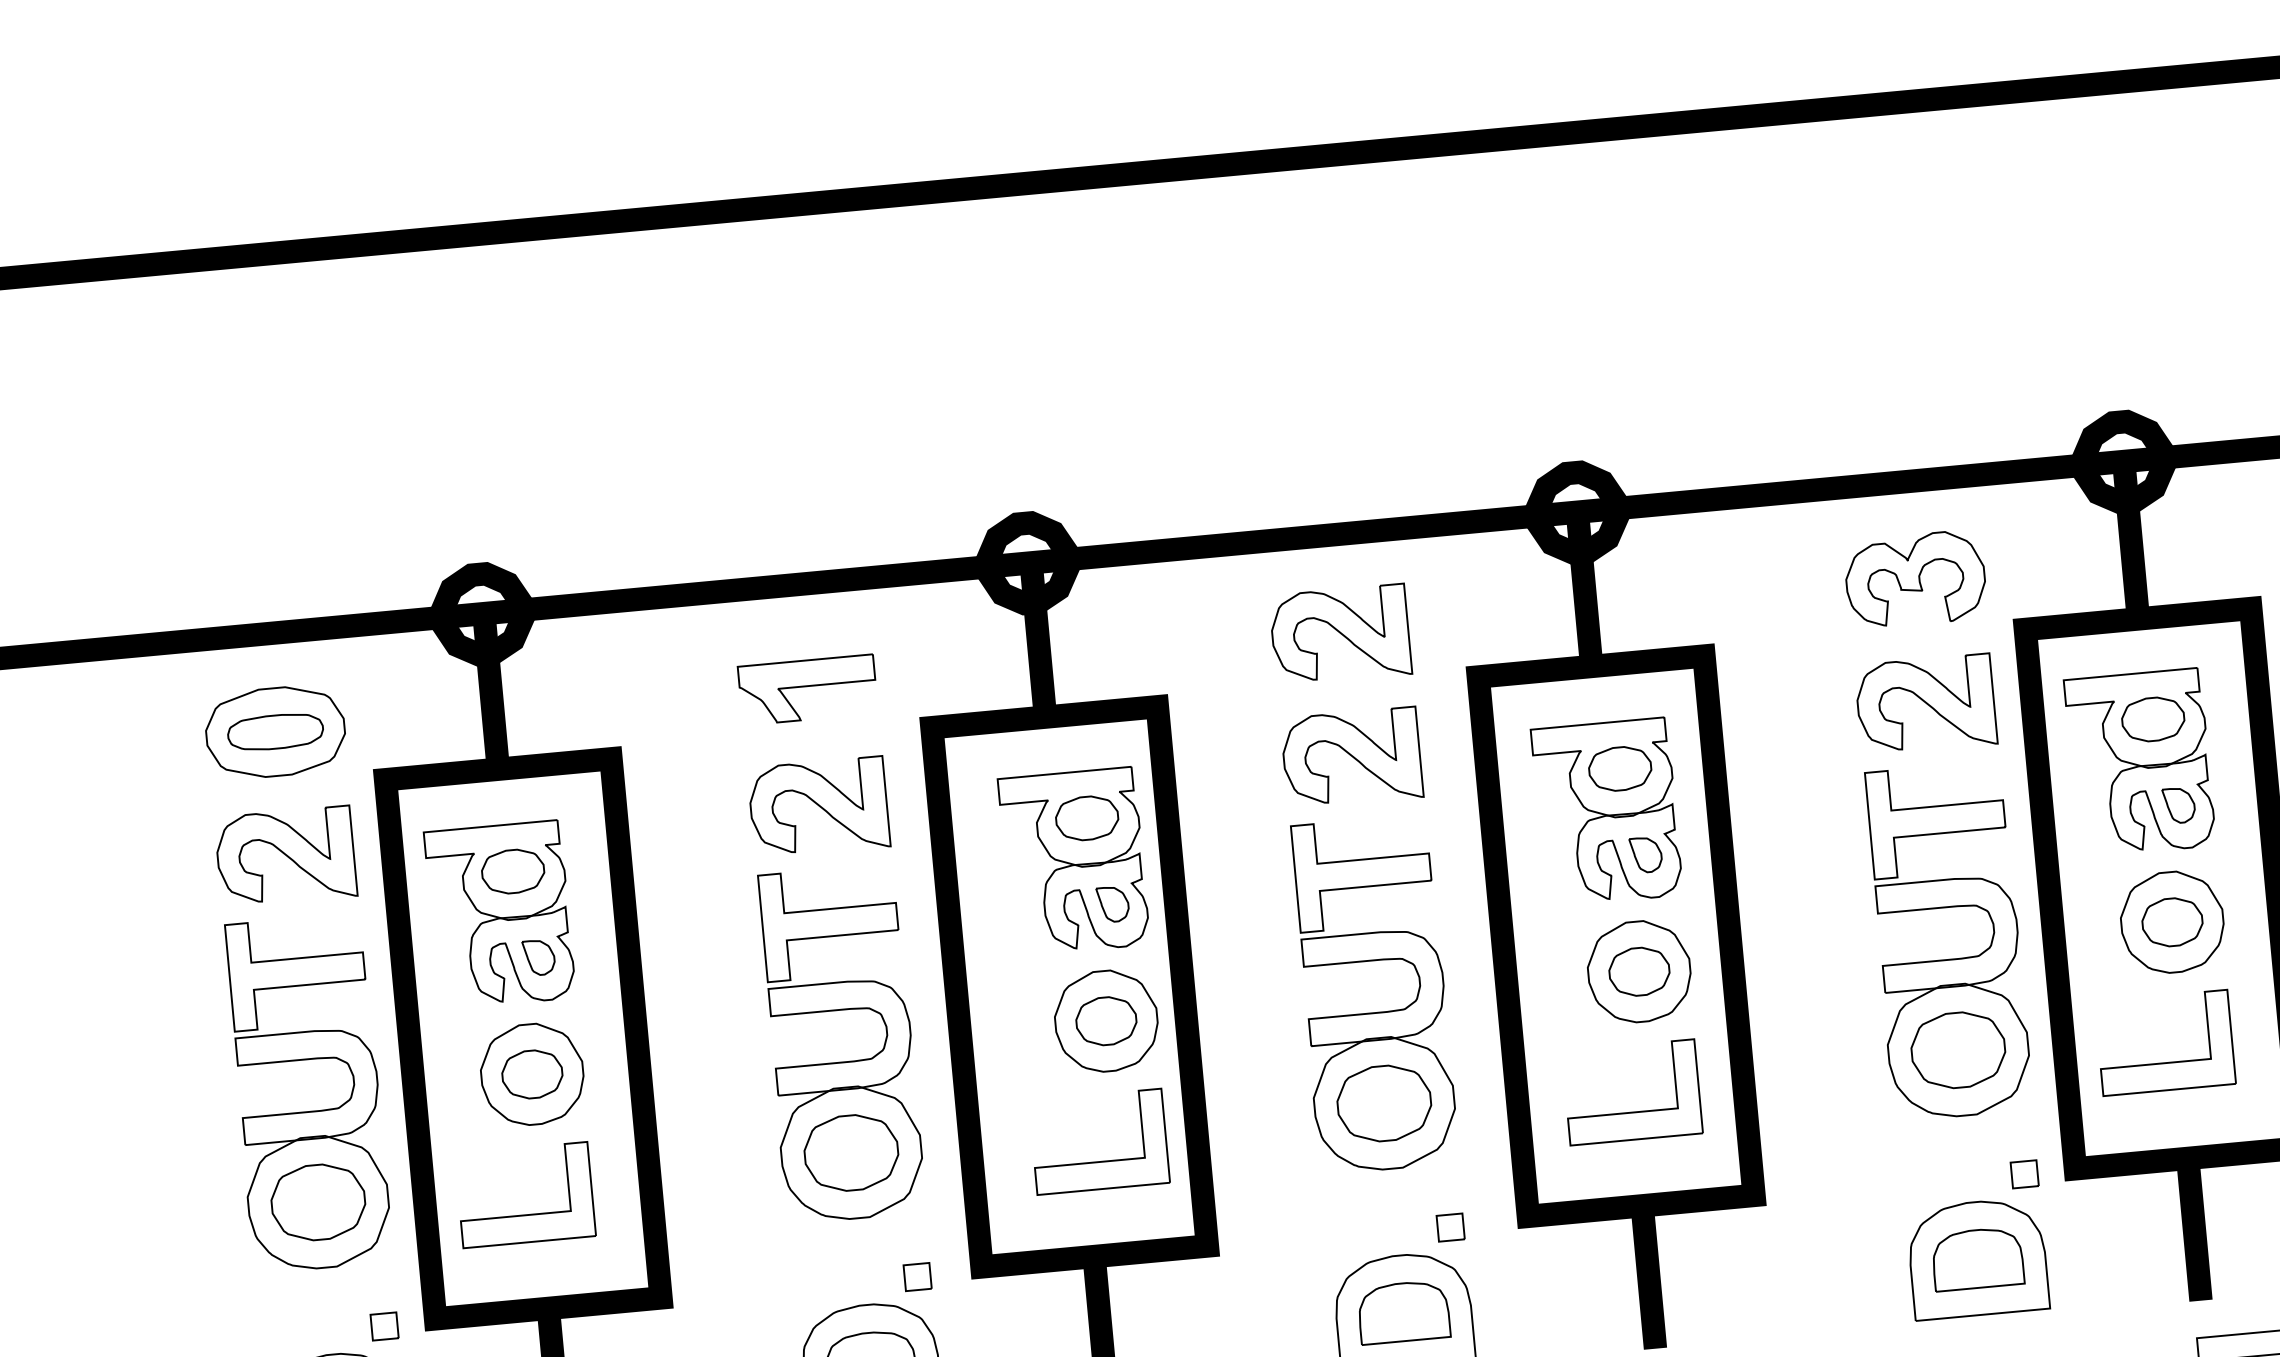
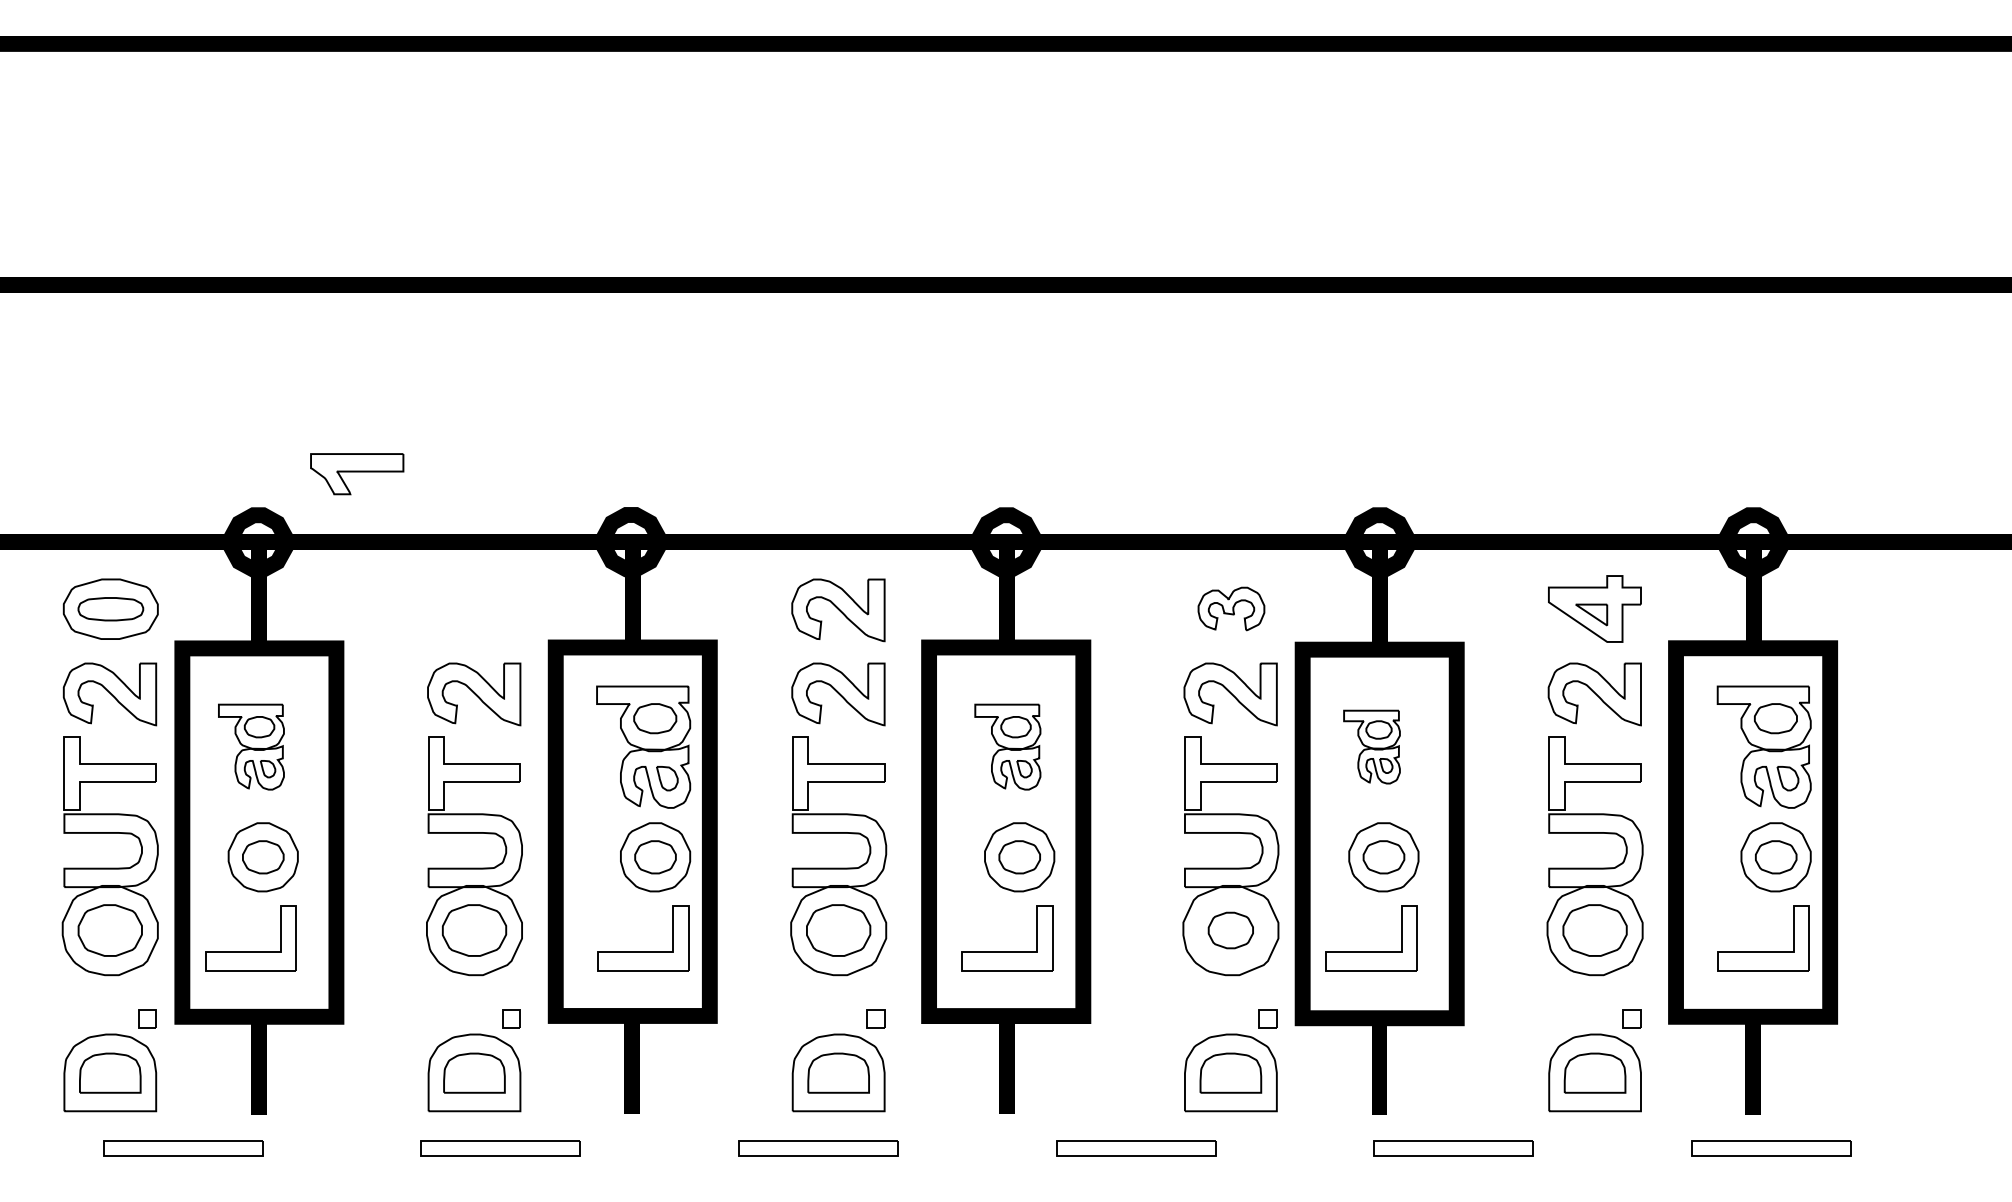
part: (1915, 578) -> (1231, 608), size x0.7
part: (808, 690) -> (357, 474), moved
part: (2139, 761) -> (1371, 746), size x0.6
part: (1606, 811) -> (1007, 746), size x0.7
part: (500, 913) -> (251, 746), size x0.7
part: (1957, 1050) -> (1230, 930), size x0.7

